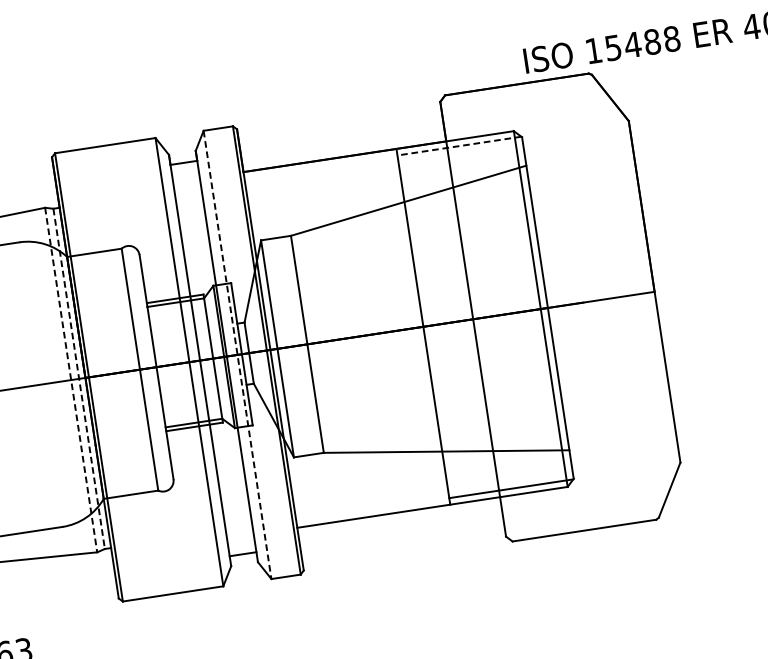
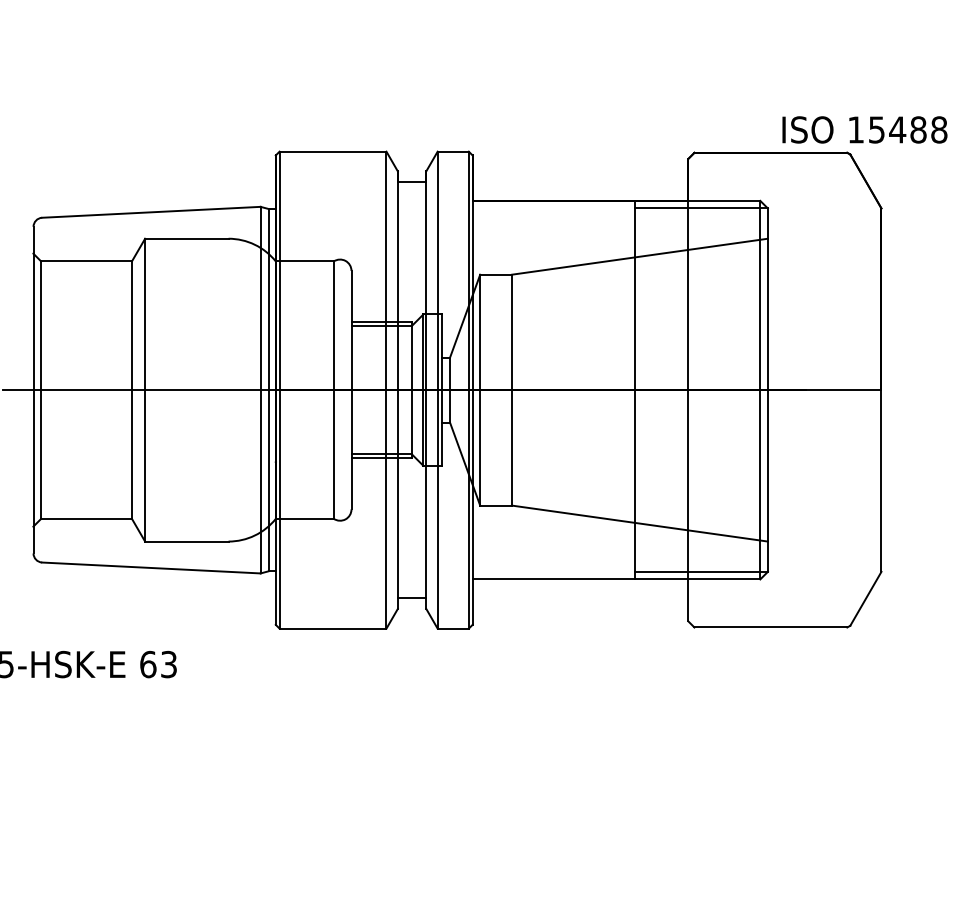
line: (459, 145) -> (701, 207), dashed -> solid
line: (237, 355) -> (437, 390), dashed -> solid
line: (79, 379) -> (269, 390), dashed -> solid
line: (71, 380) -> (260, 390), dashed -> solid

